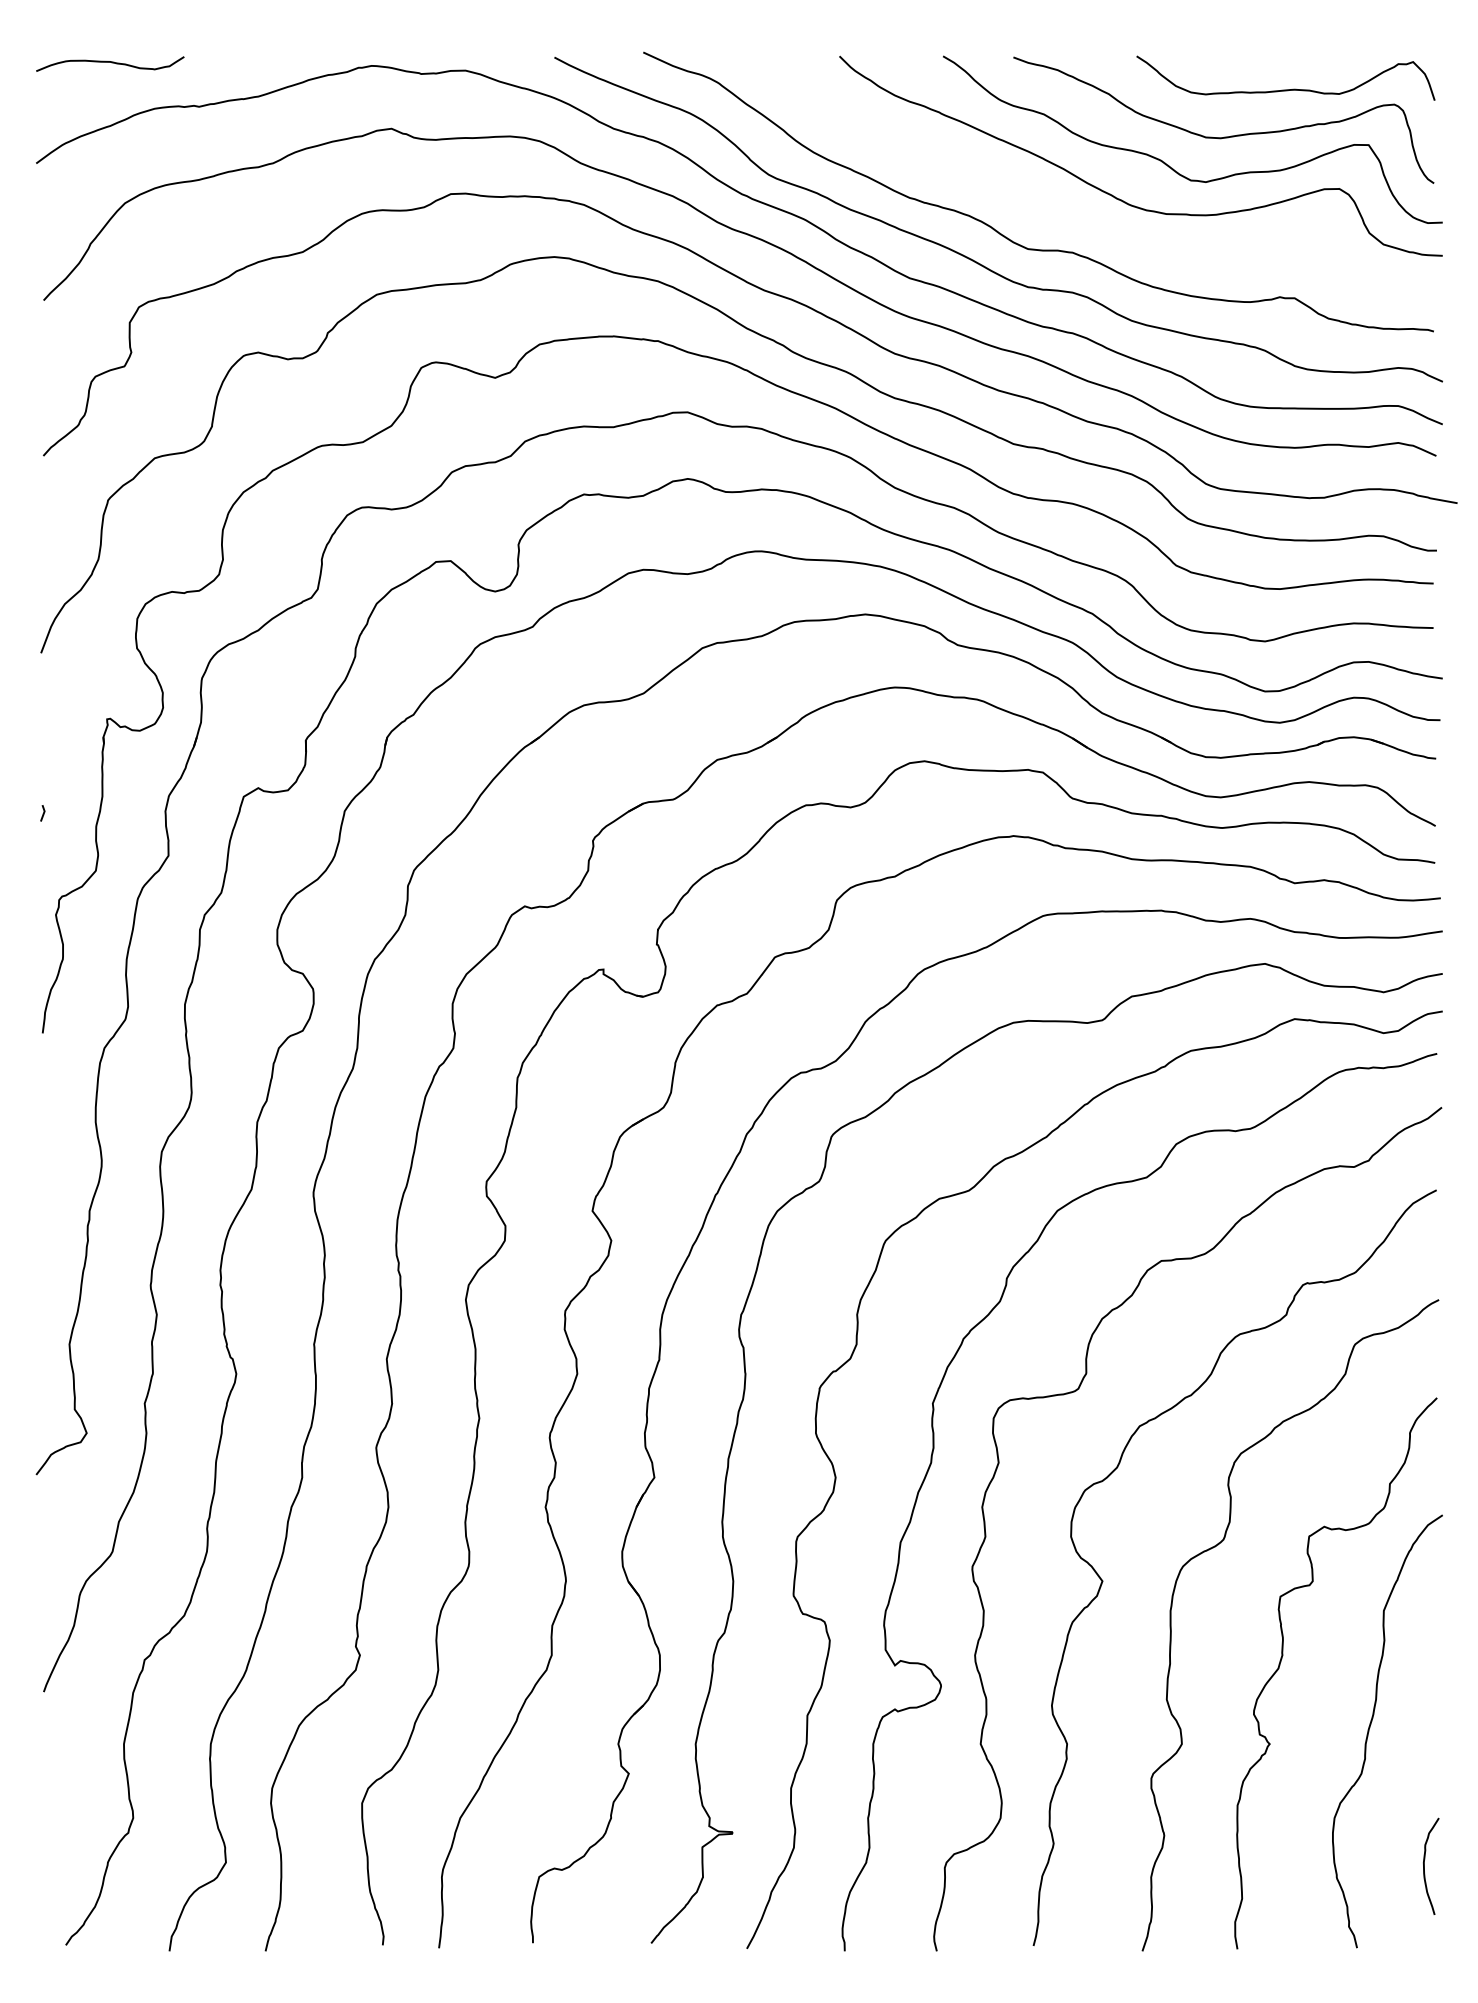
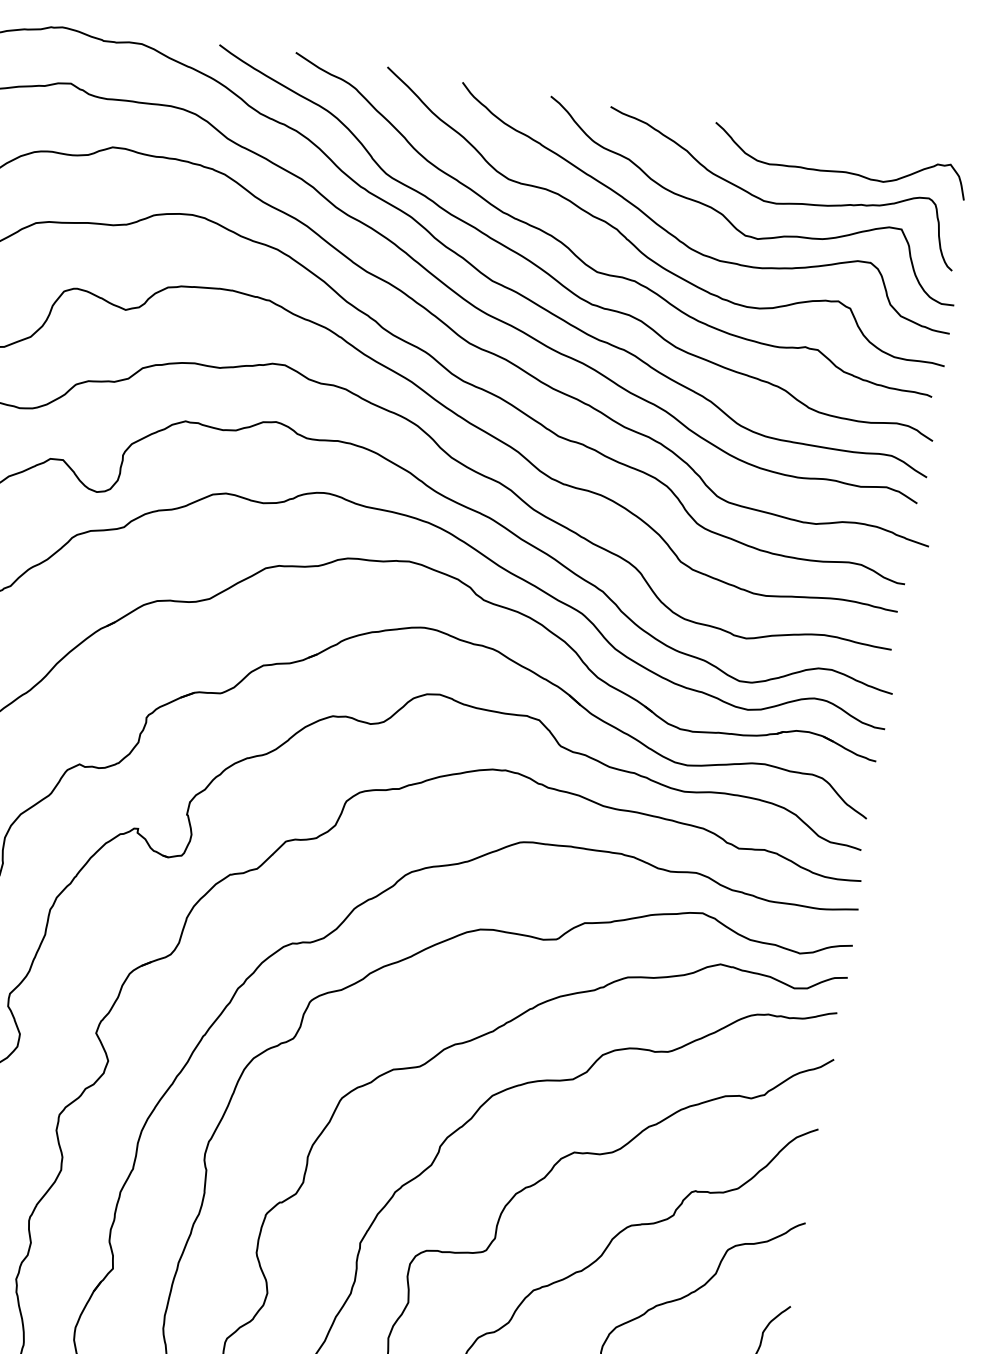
curve: (1068, 212) -> (636, 246), added

